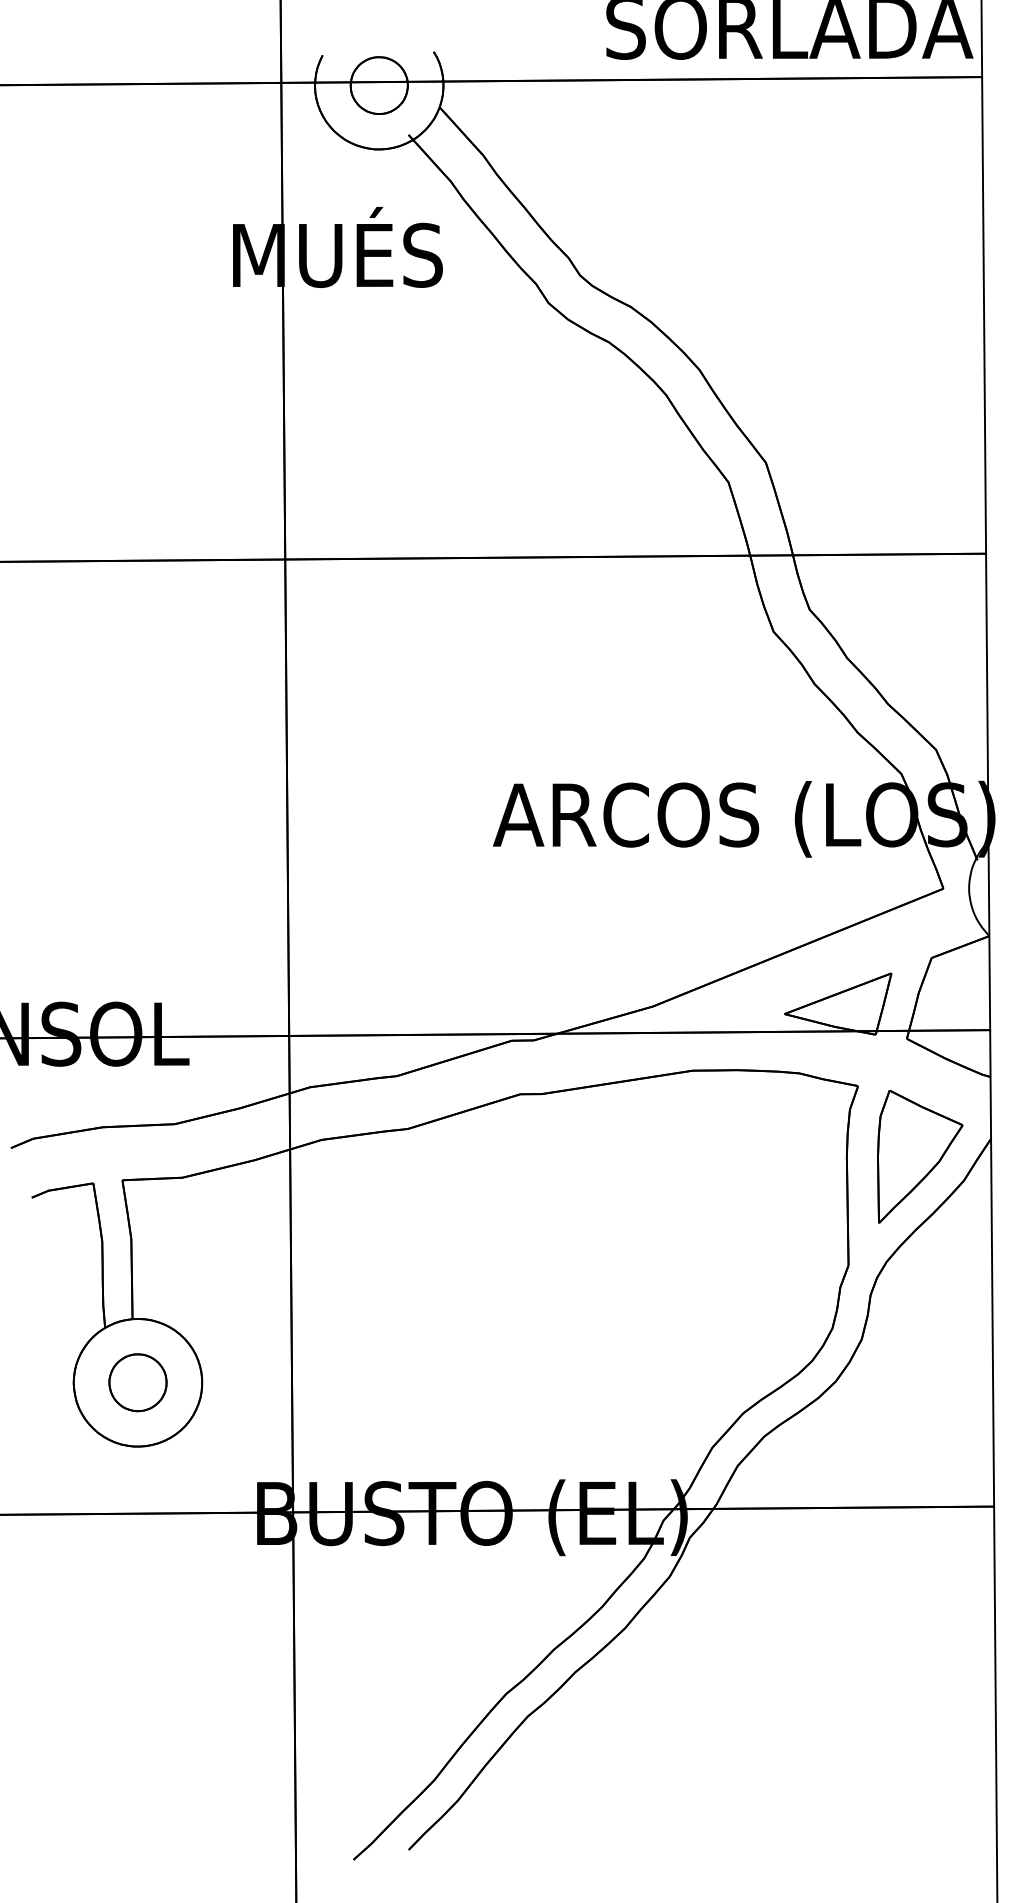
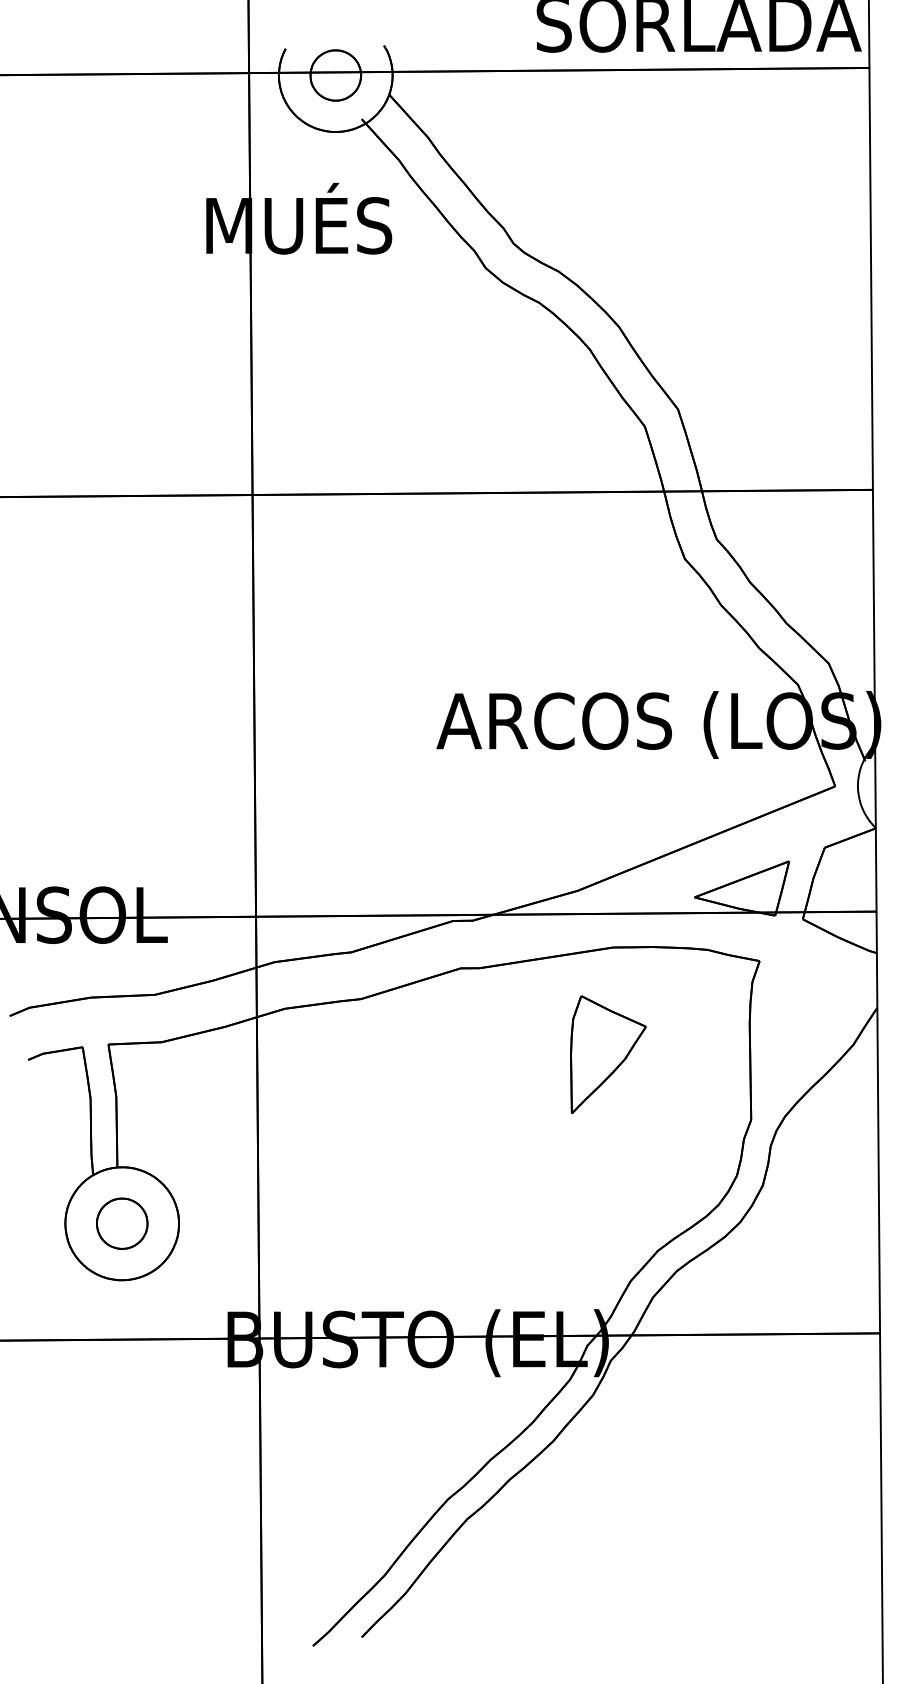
part: (920, 1156) -> (608, 1054), moved

